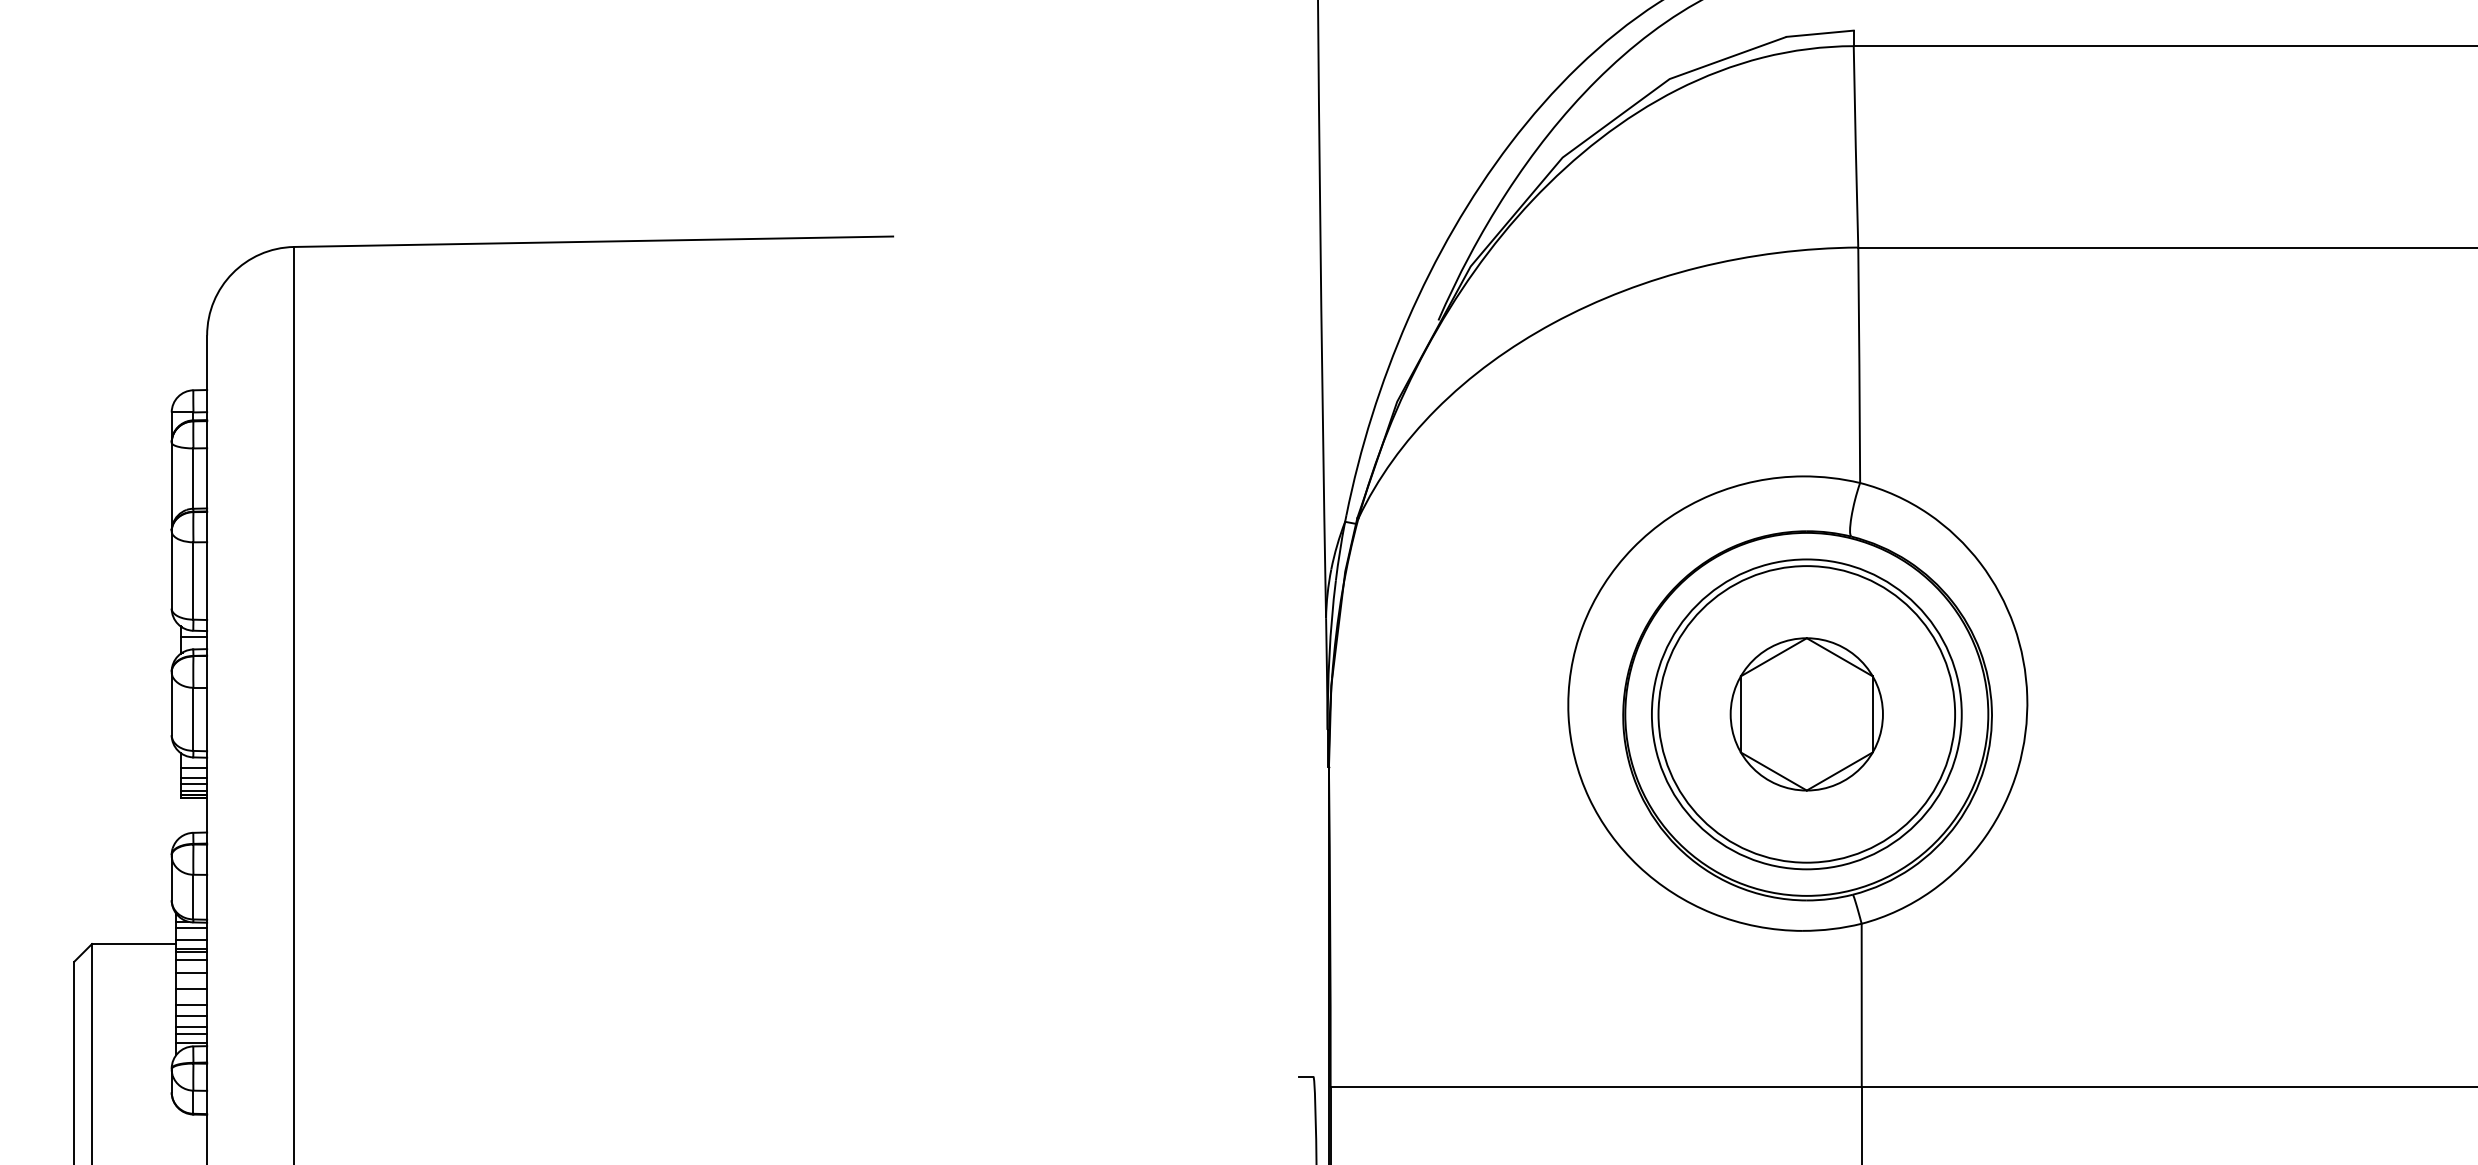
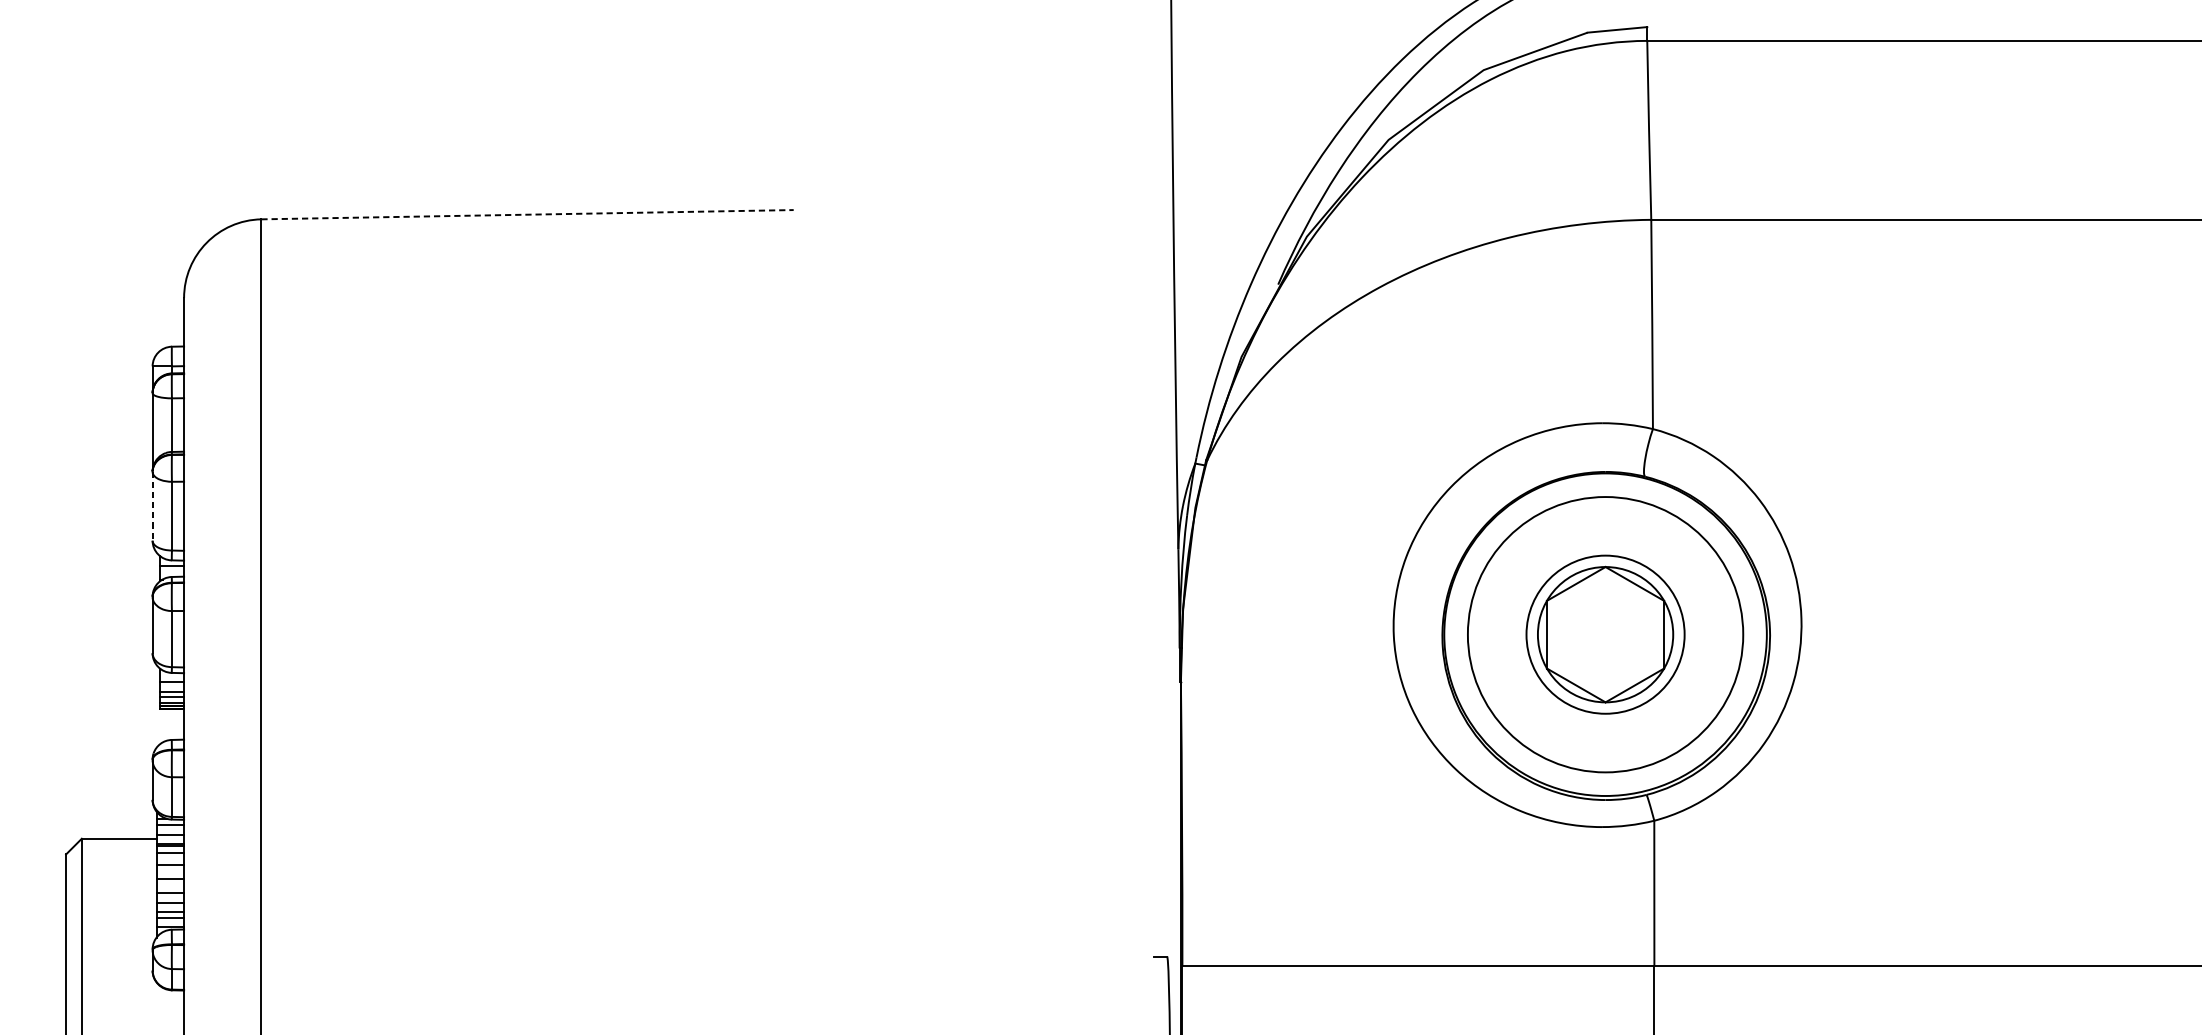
line: (593, 241) -> (527, 214), solid -> dashed
line: (171, 569) -> (152, 505), solid -> dashed
circle: (1806, 714) -> (1605, 634), size x0.6

